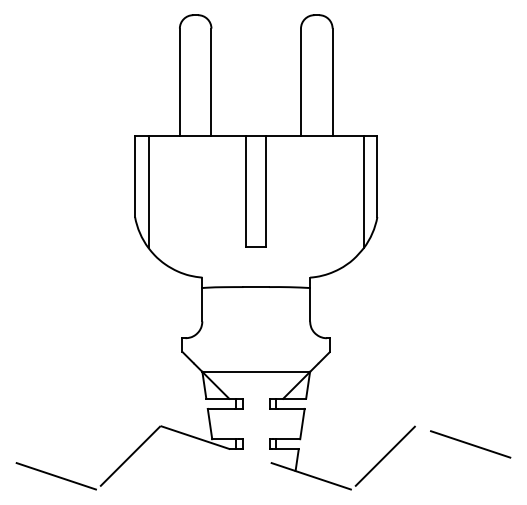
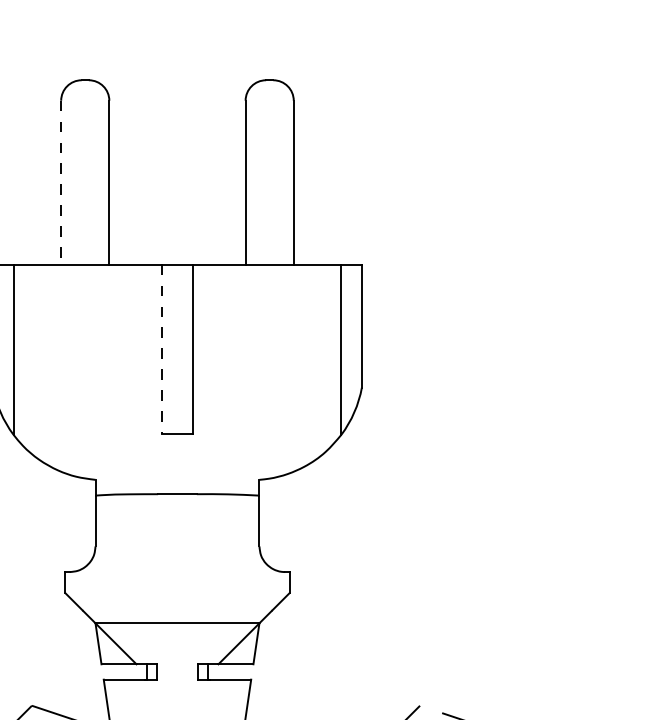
line: (179, 82) -> (60, 182), solid -> dashed
line: (246, 191) -> (162, 348), solid -> dashed

